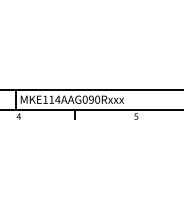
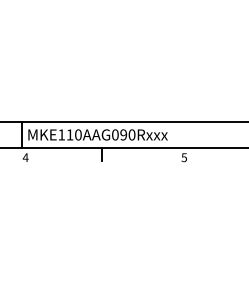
text: (57, 99) -> (78, 134), MKE114AAG090Rxxx -> MKE110AAG090Rxxx

